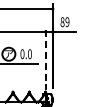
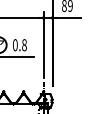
line: (45, 53) -> (43, 44), dashed -> solid
text: (29, 54) -> (23, 45), 0.0 -> 0.8

